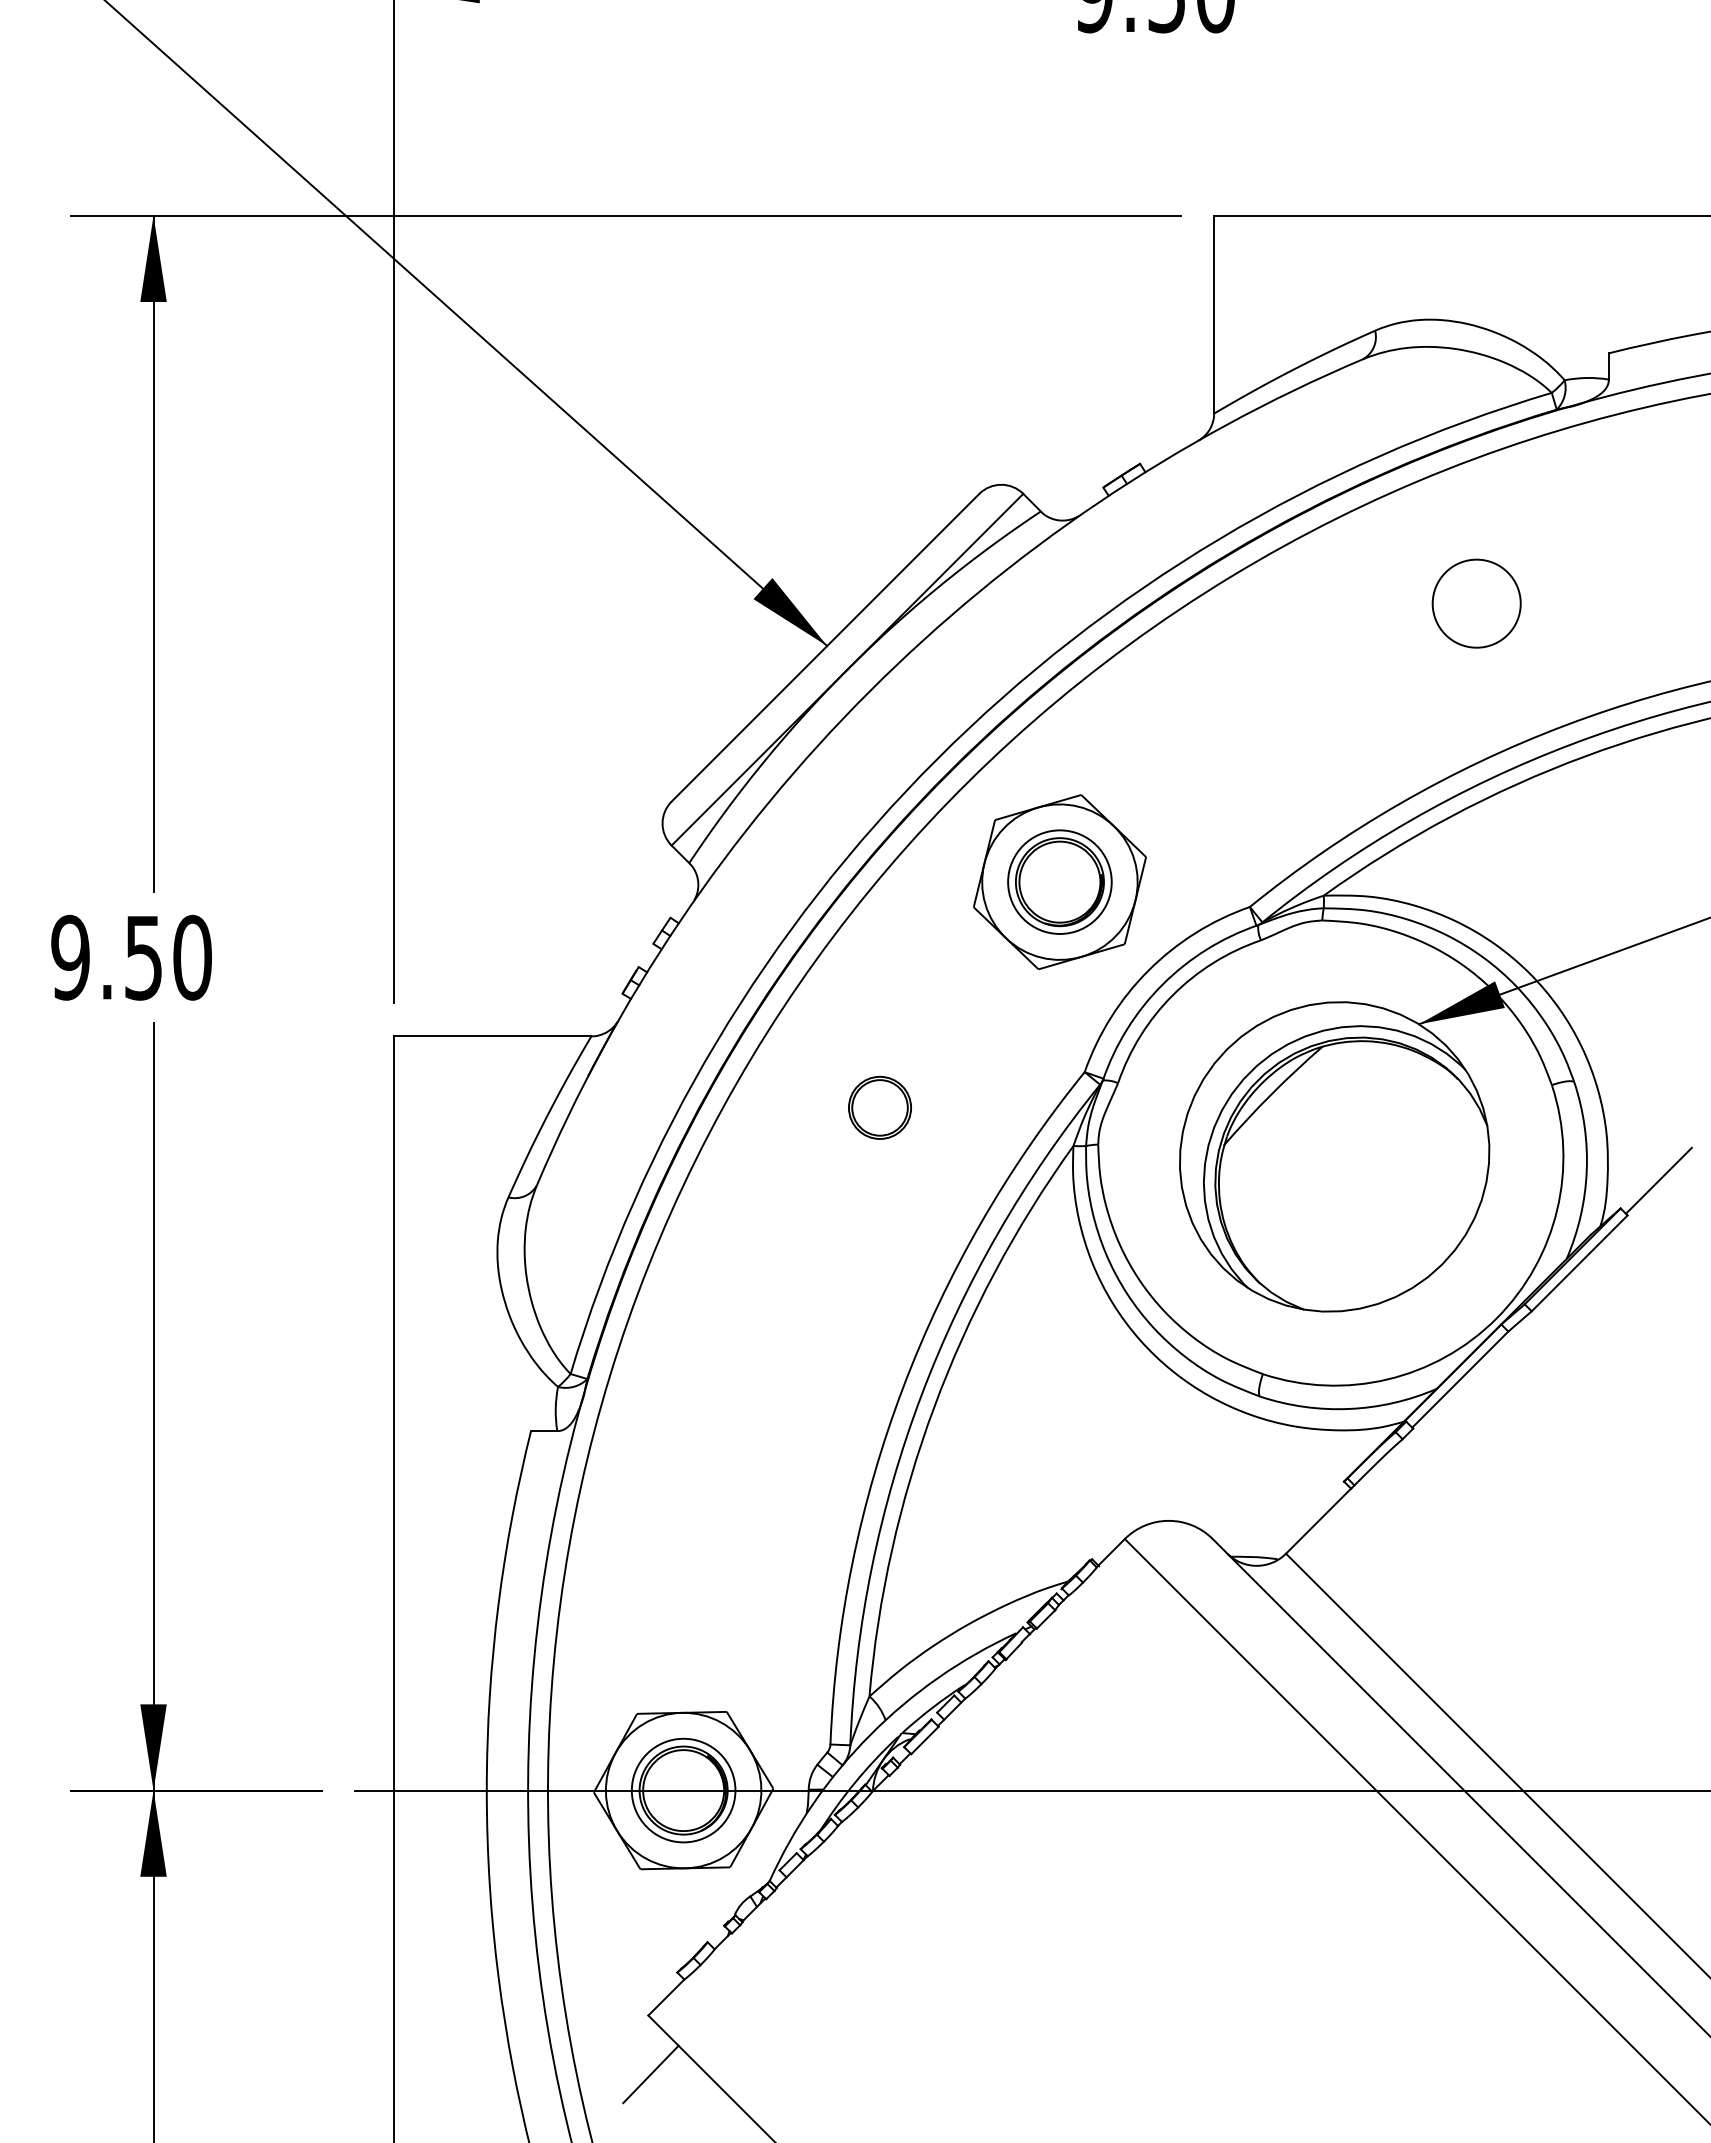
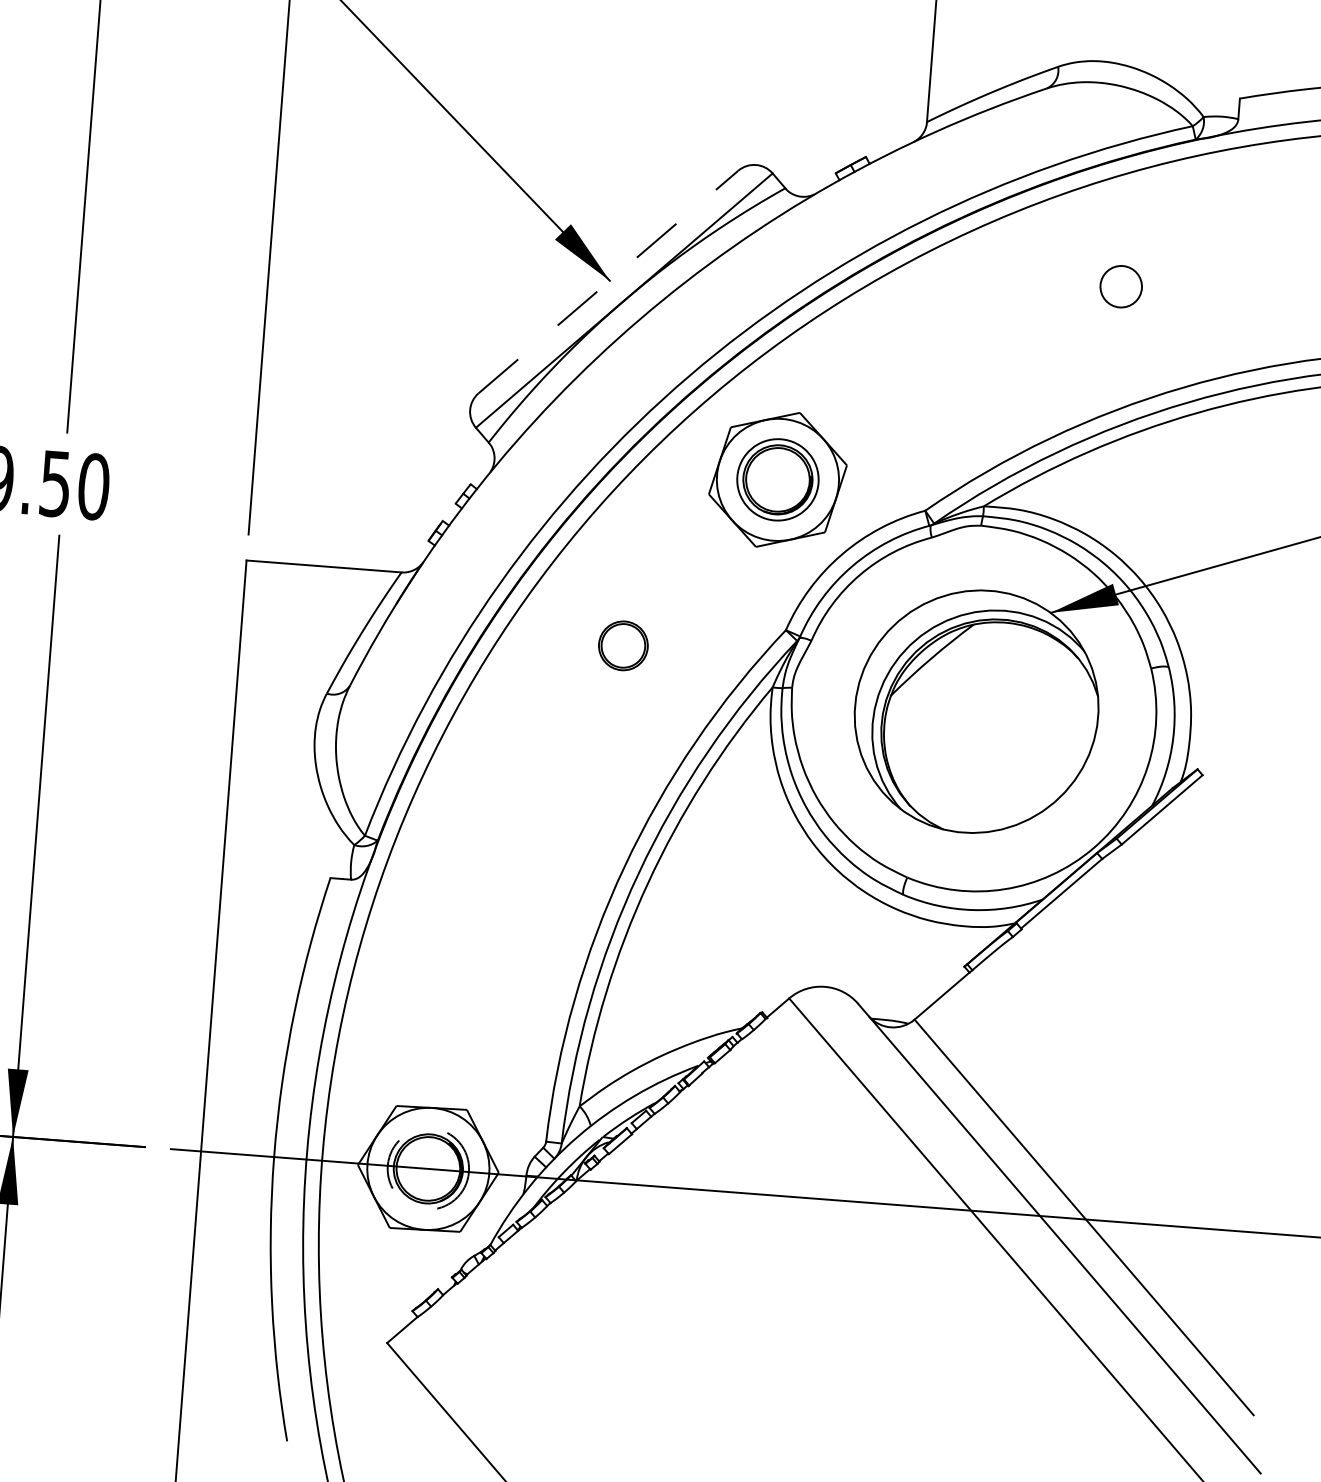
circle: (1476, 603) -> (1121, 286), size x0.6
line: (825, 647) -> (608, 281), solid -> dashed
line: (1658, 1180) -> (1228, 749), removed
circle: (683, 1790) -> (428, 1168), solid -> dashed
line: (650, 2074) -> (385, 1389), removed

